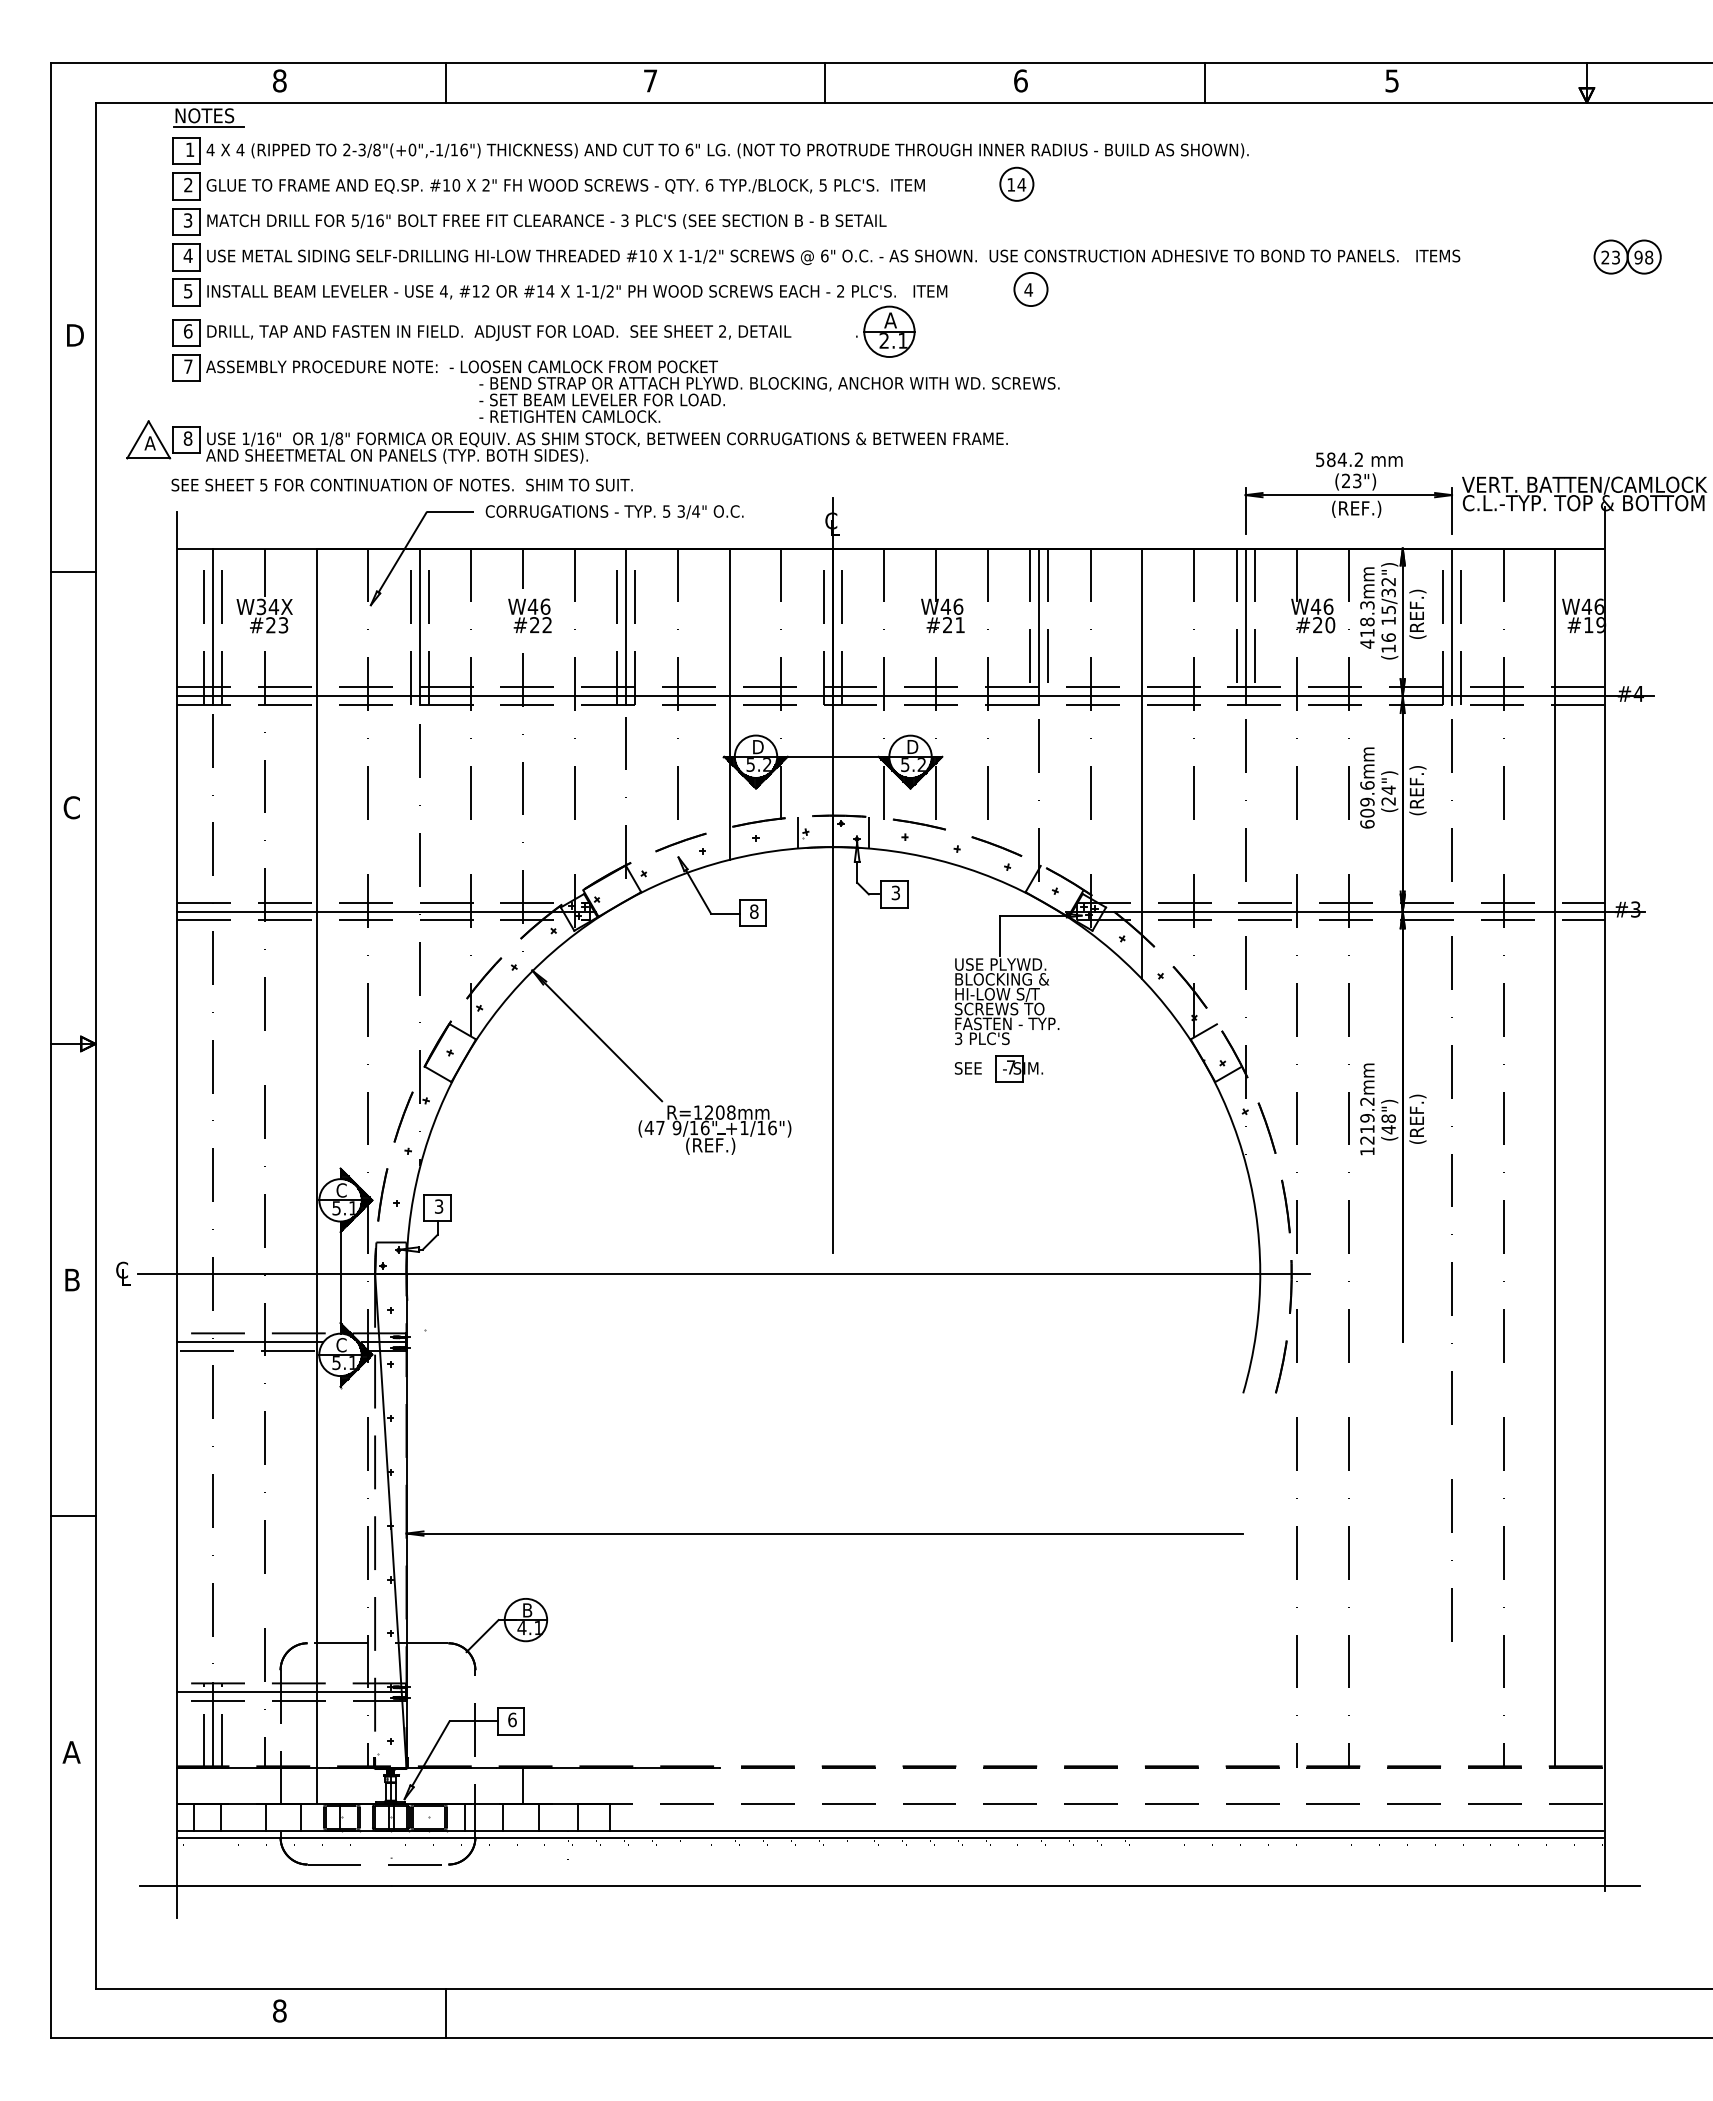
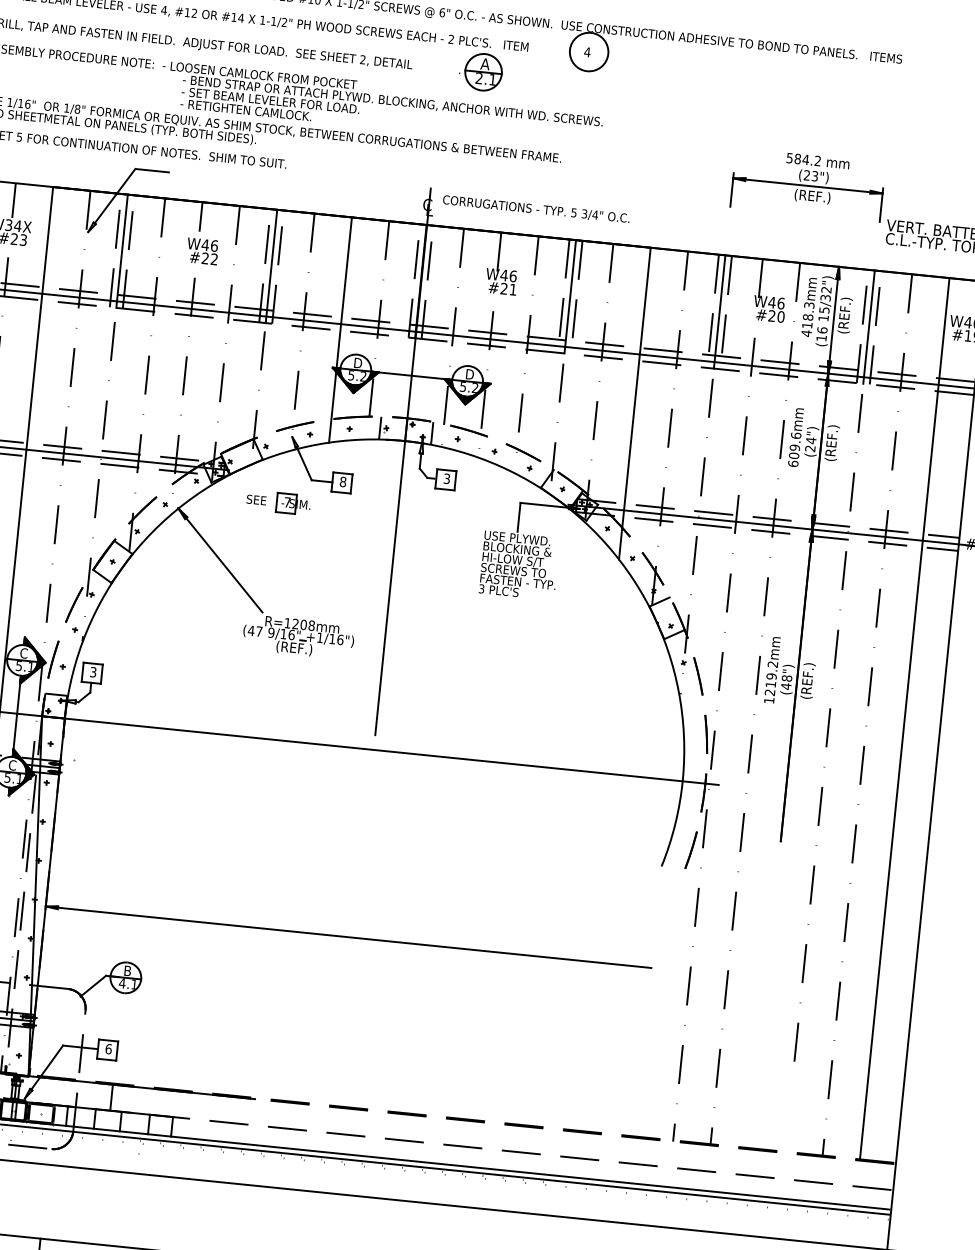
circle: (1030, 289) -> (588, 52), size x1.6
part: (1348, 493) -> (807, 184), moved
text: (614, 512) -> (536, 209), moved
part: (998, 1068) -> (278, 502), moved

